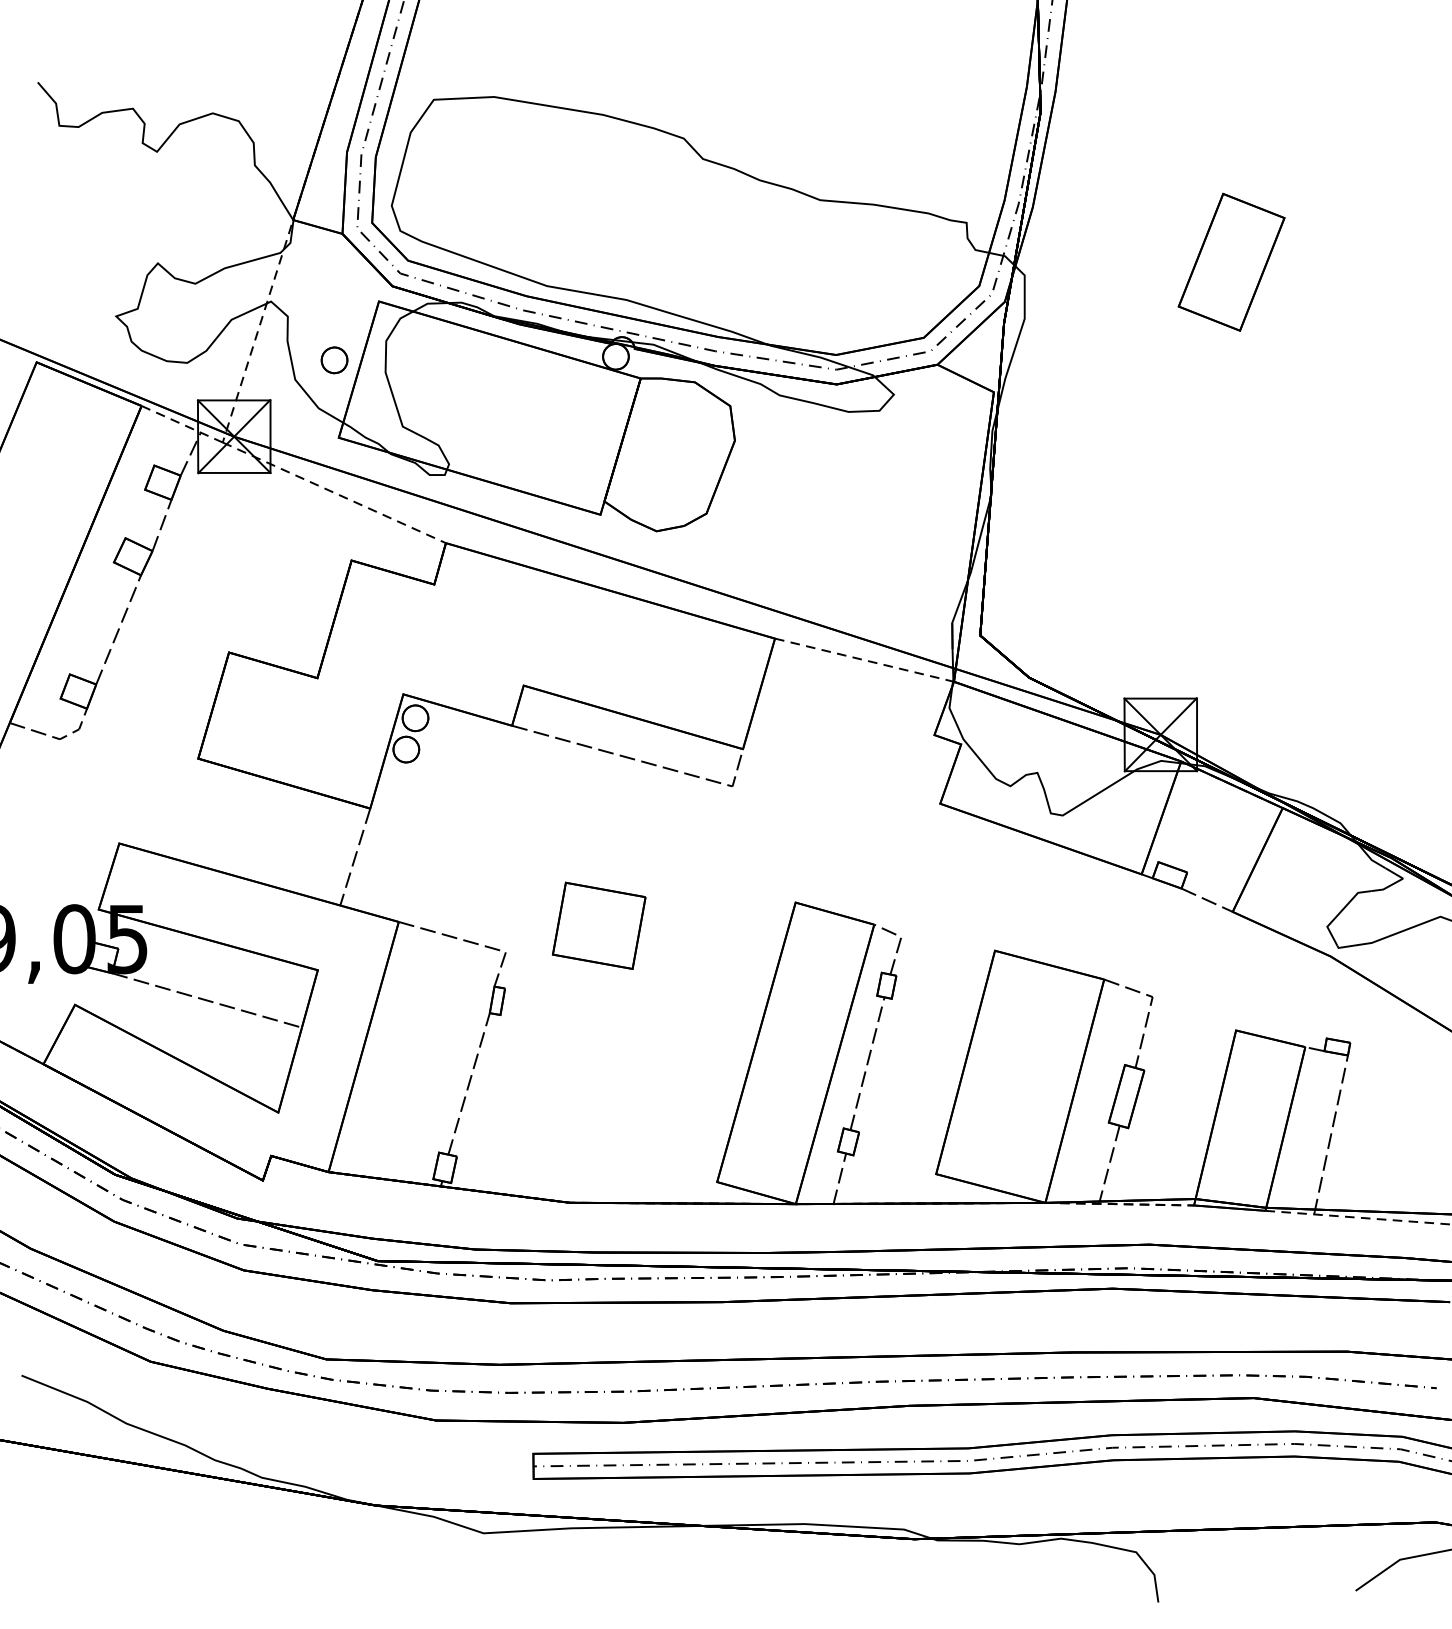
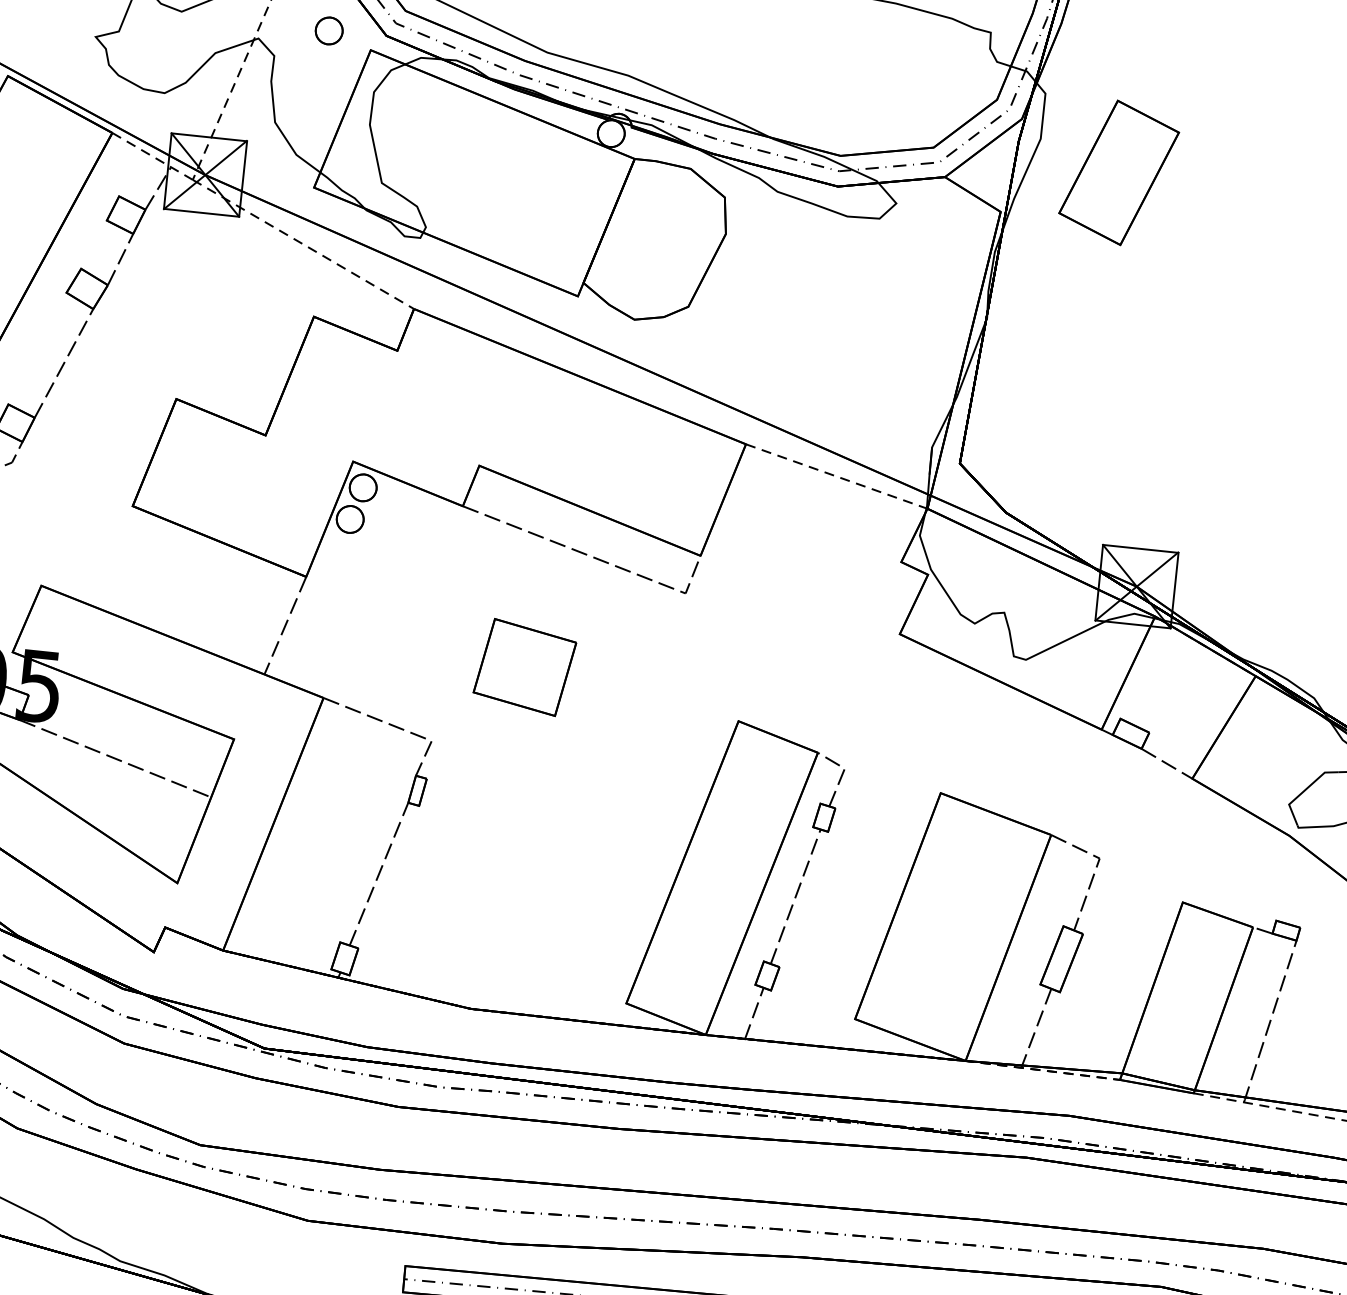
part: (1231, 261) -> (1119, 172), moved
part: (334, 360) -> (329, 31), moved
part: (598, 925) -> (524, 667), moved

